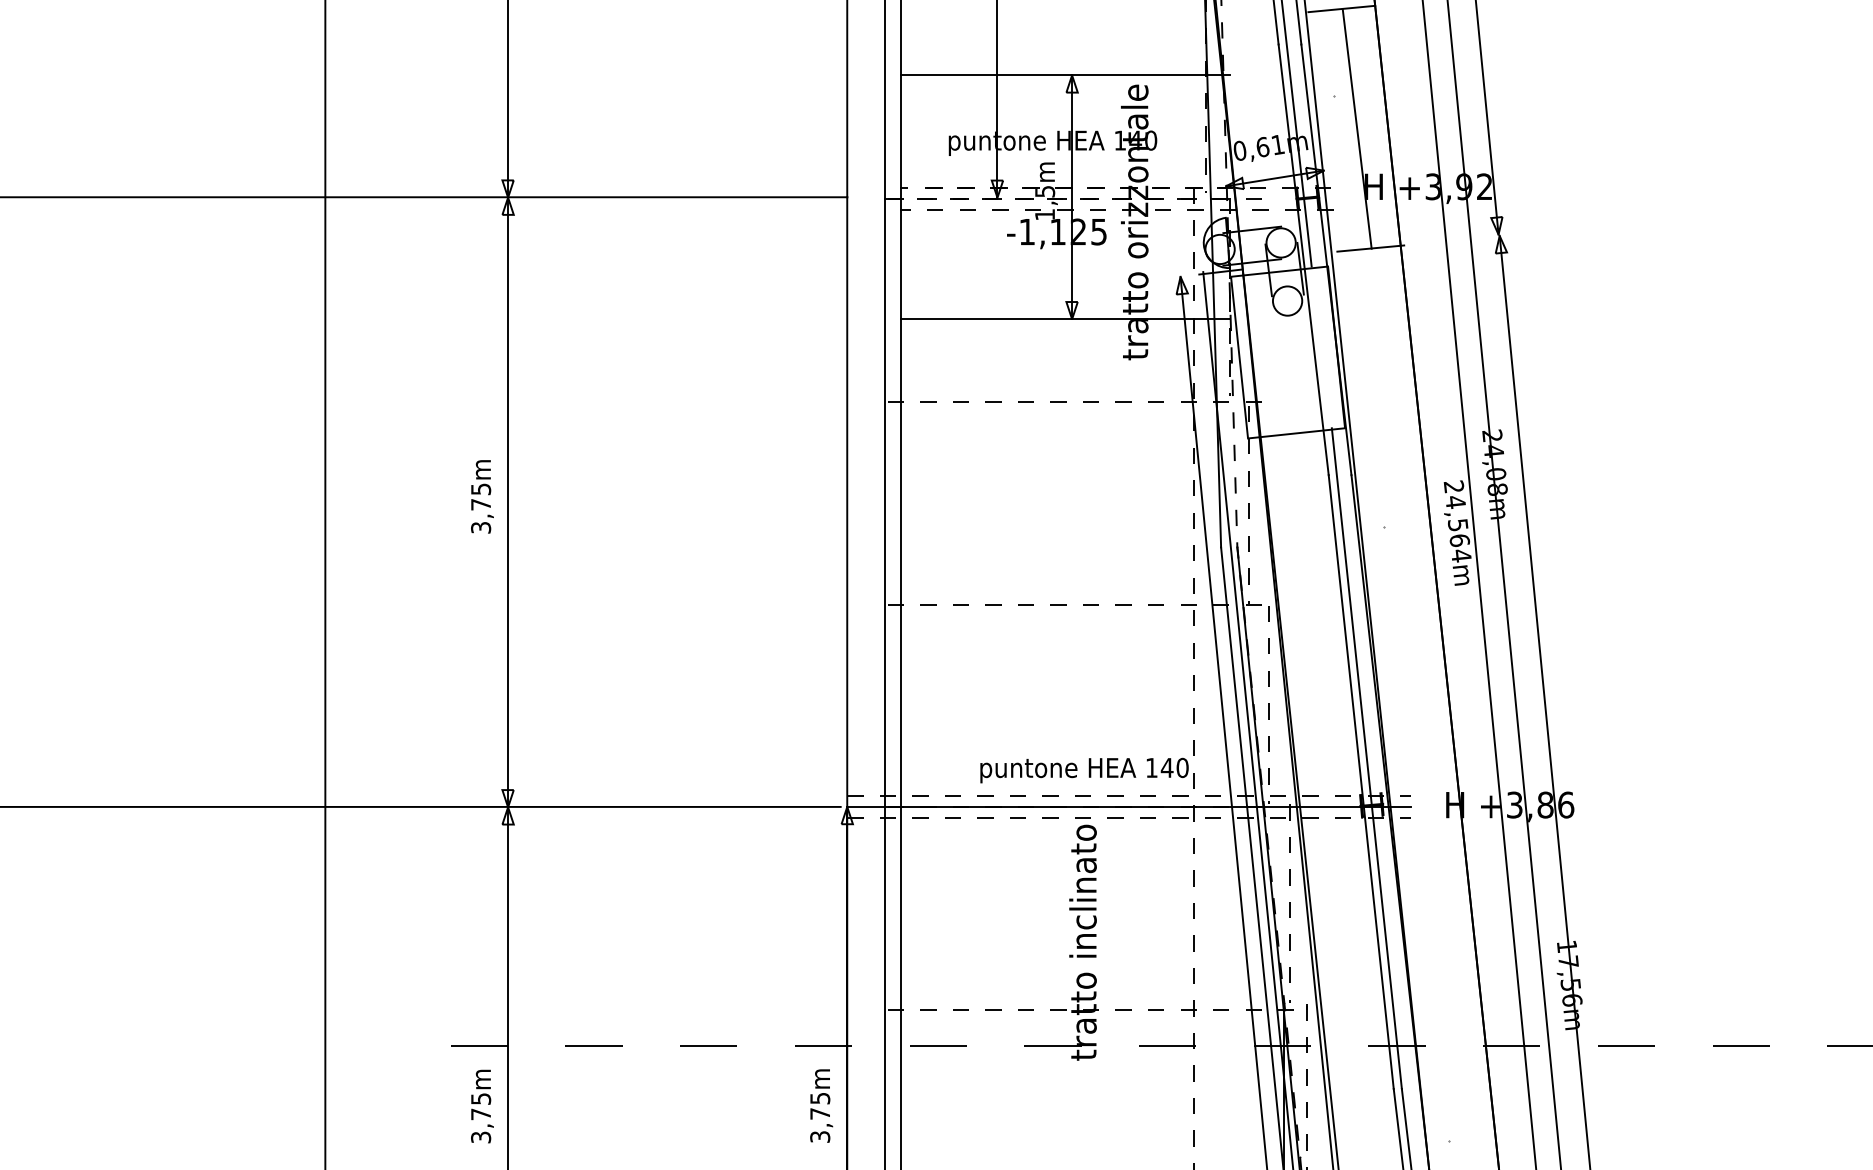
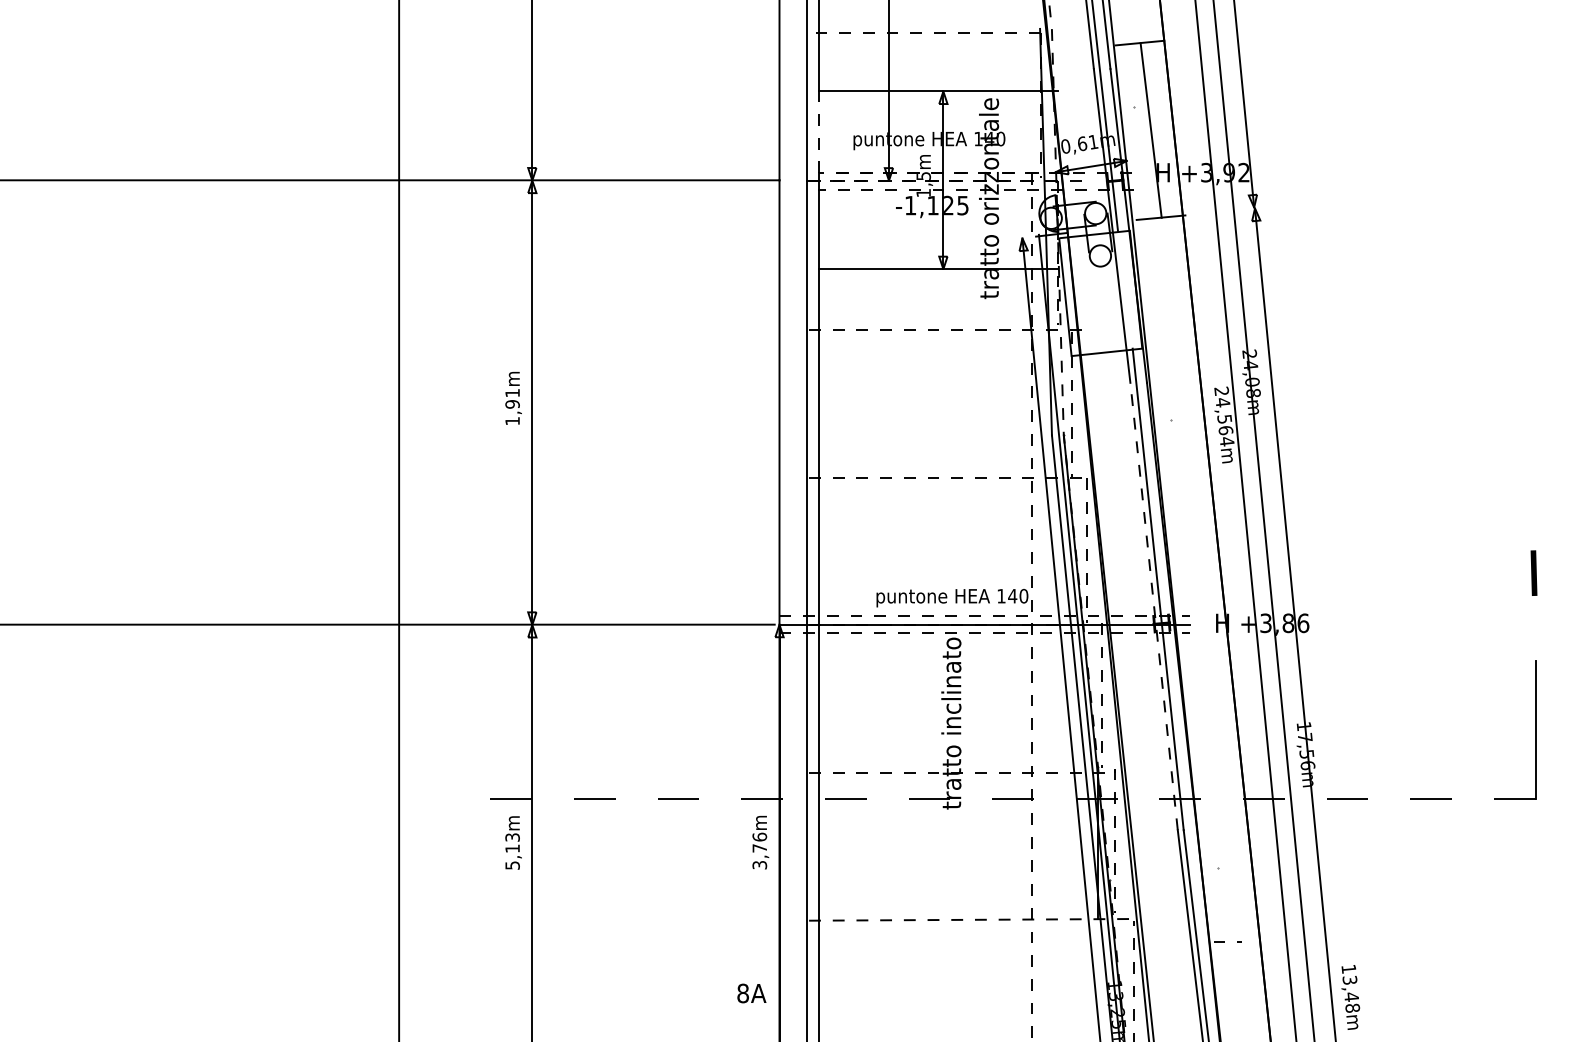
line: (900, 131) -> (818, 132), solid -> dashed
text: (480, 508) -> (512, 407), 3,75m -> 1,91m
line: (1361, 782) -> (1154, 606), solid -> dashed
text: (819, 1097) -> (759, 836), 3,75m -> 3,76m
text: (480, 1118) -> (512, 851), 3,75m -> 5,13m

